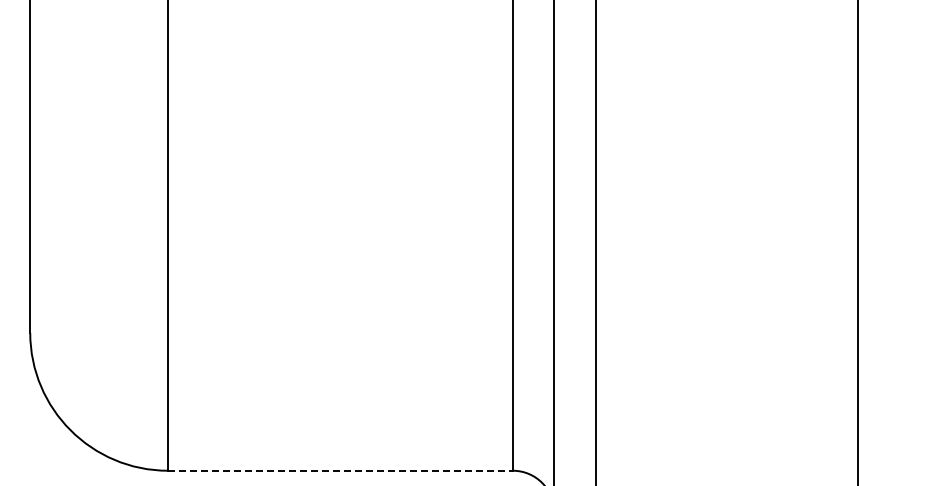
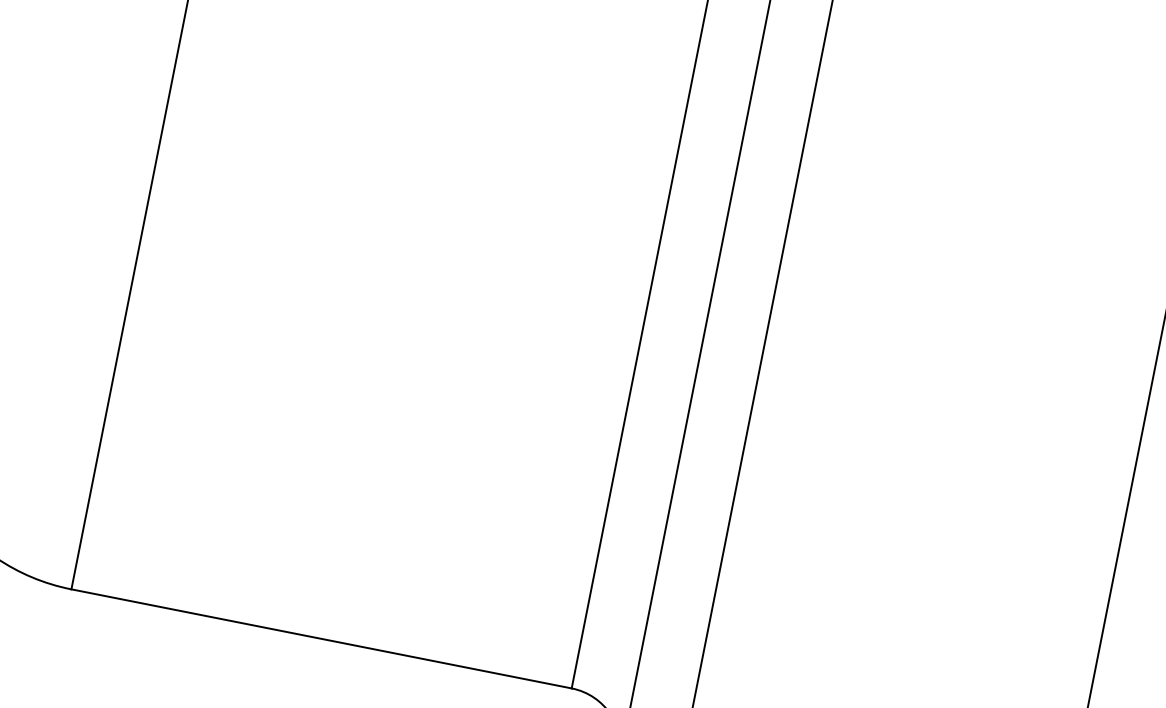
line: (341, 470) -> (323, 638), dashed -> solid

